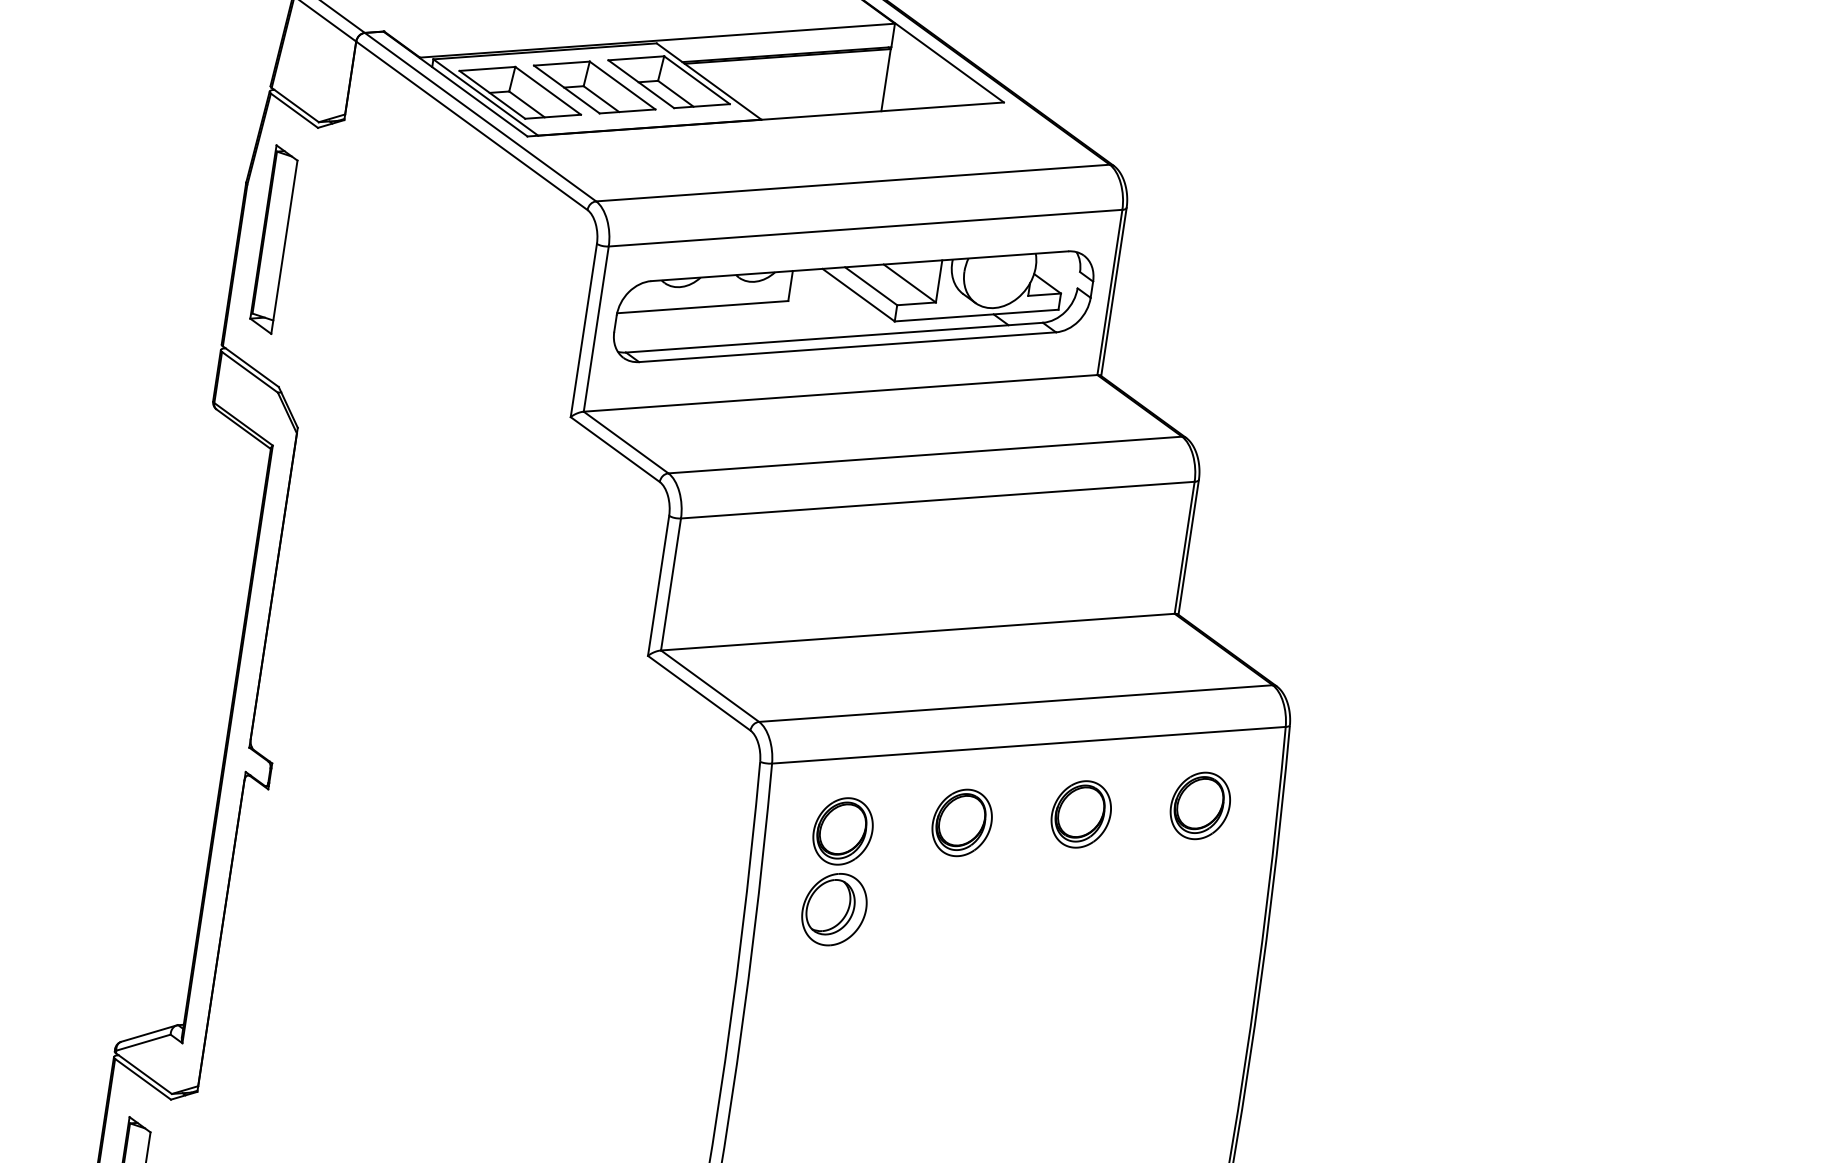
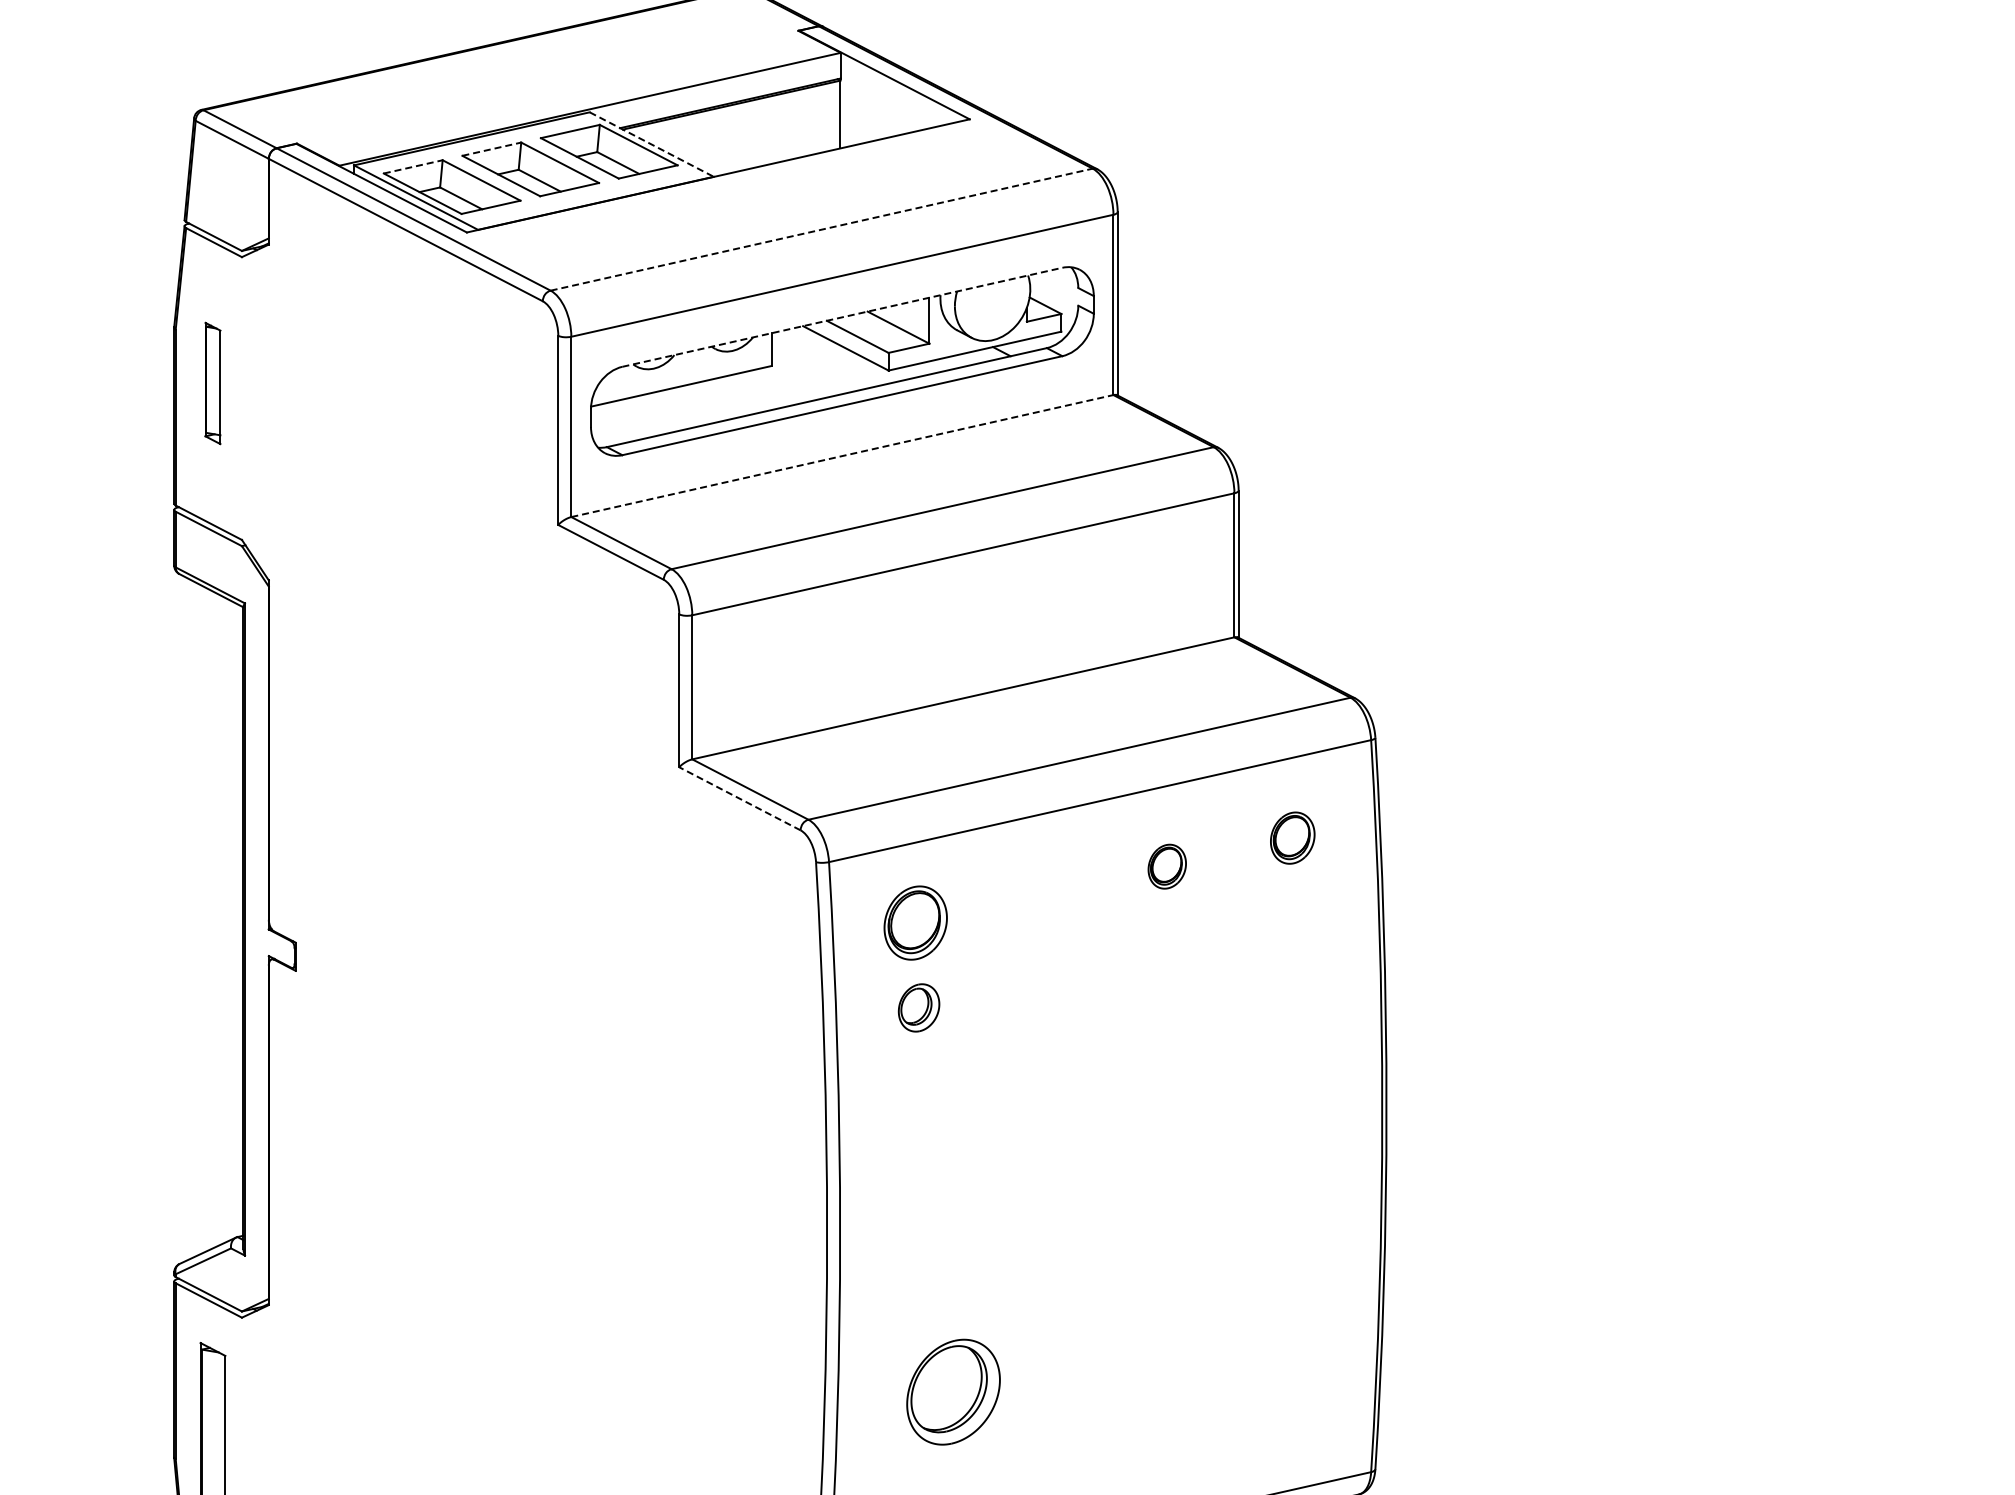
line: (562, 63) -> (492, 149), solid -> dashed
line: (487, 68) -> (413, 166), solid -> dashed
line: (708, 81) -> (651, 144), solid -> dashed
line: (852, 182) -> (821, 229), solid -> dashed
part: (273, 239) -> (212, 383), size x0.6
line: (859, 266) -> (842, 317), solid -> dashed
line: (840, 393) -> (842, 456), solid -> dashed
line: (698, 692) -> (739, 798), solid -> dashed
part: (1200, 805) -> (1292, 837), size x0.7
part: (1081, 814) -> (1167, 866), size x0.6
part: (962, 822) -> (1041, 894), removed
part: (833, 909) -> (918, 1007), size x0.6

